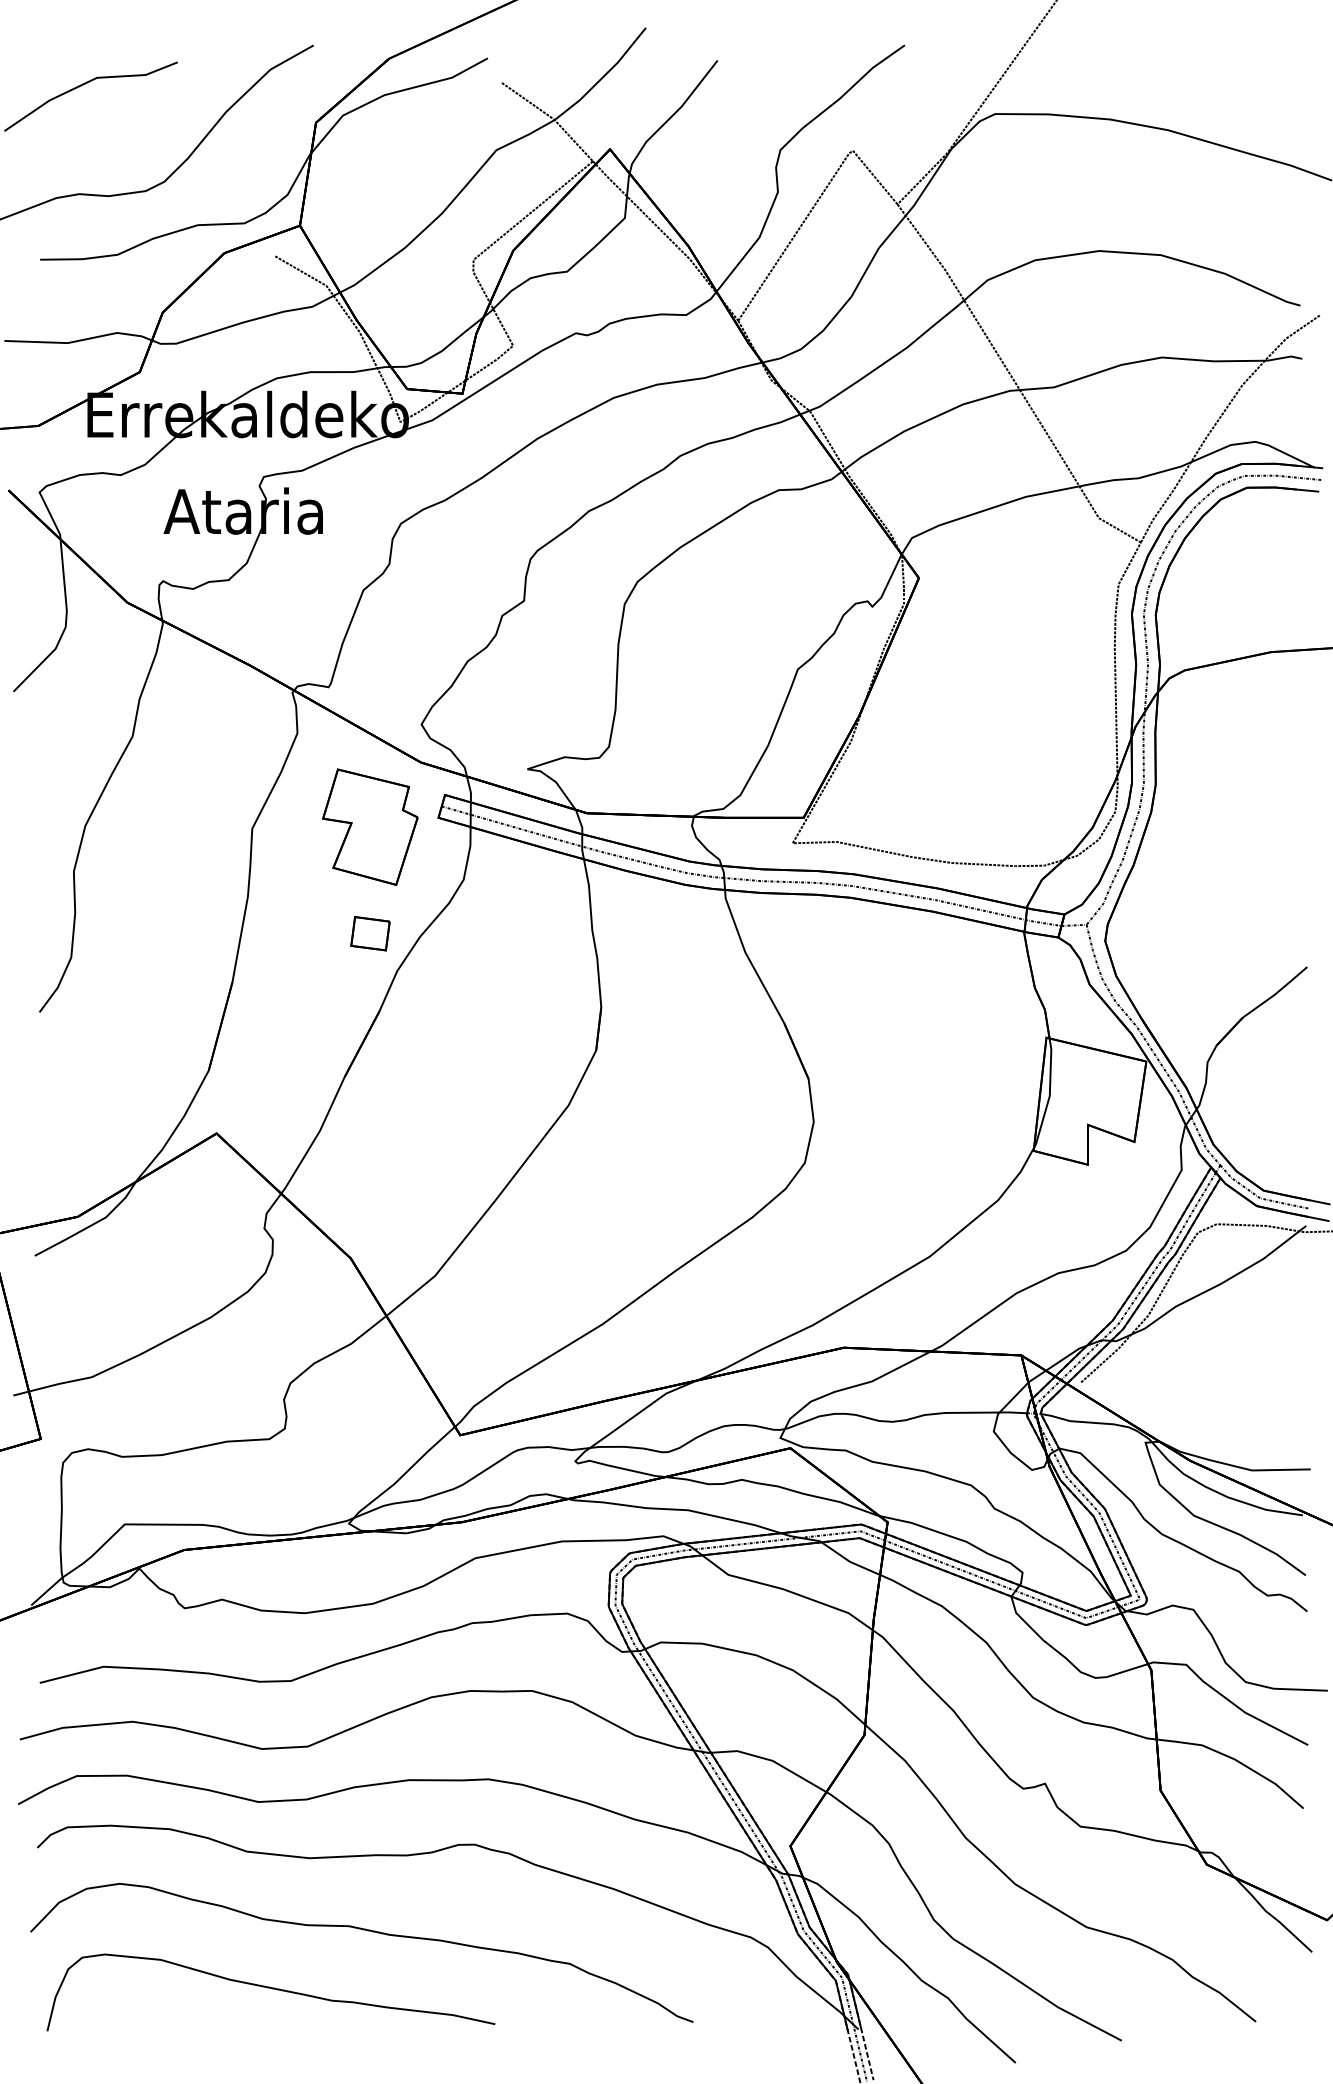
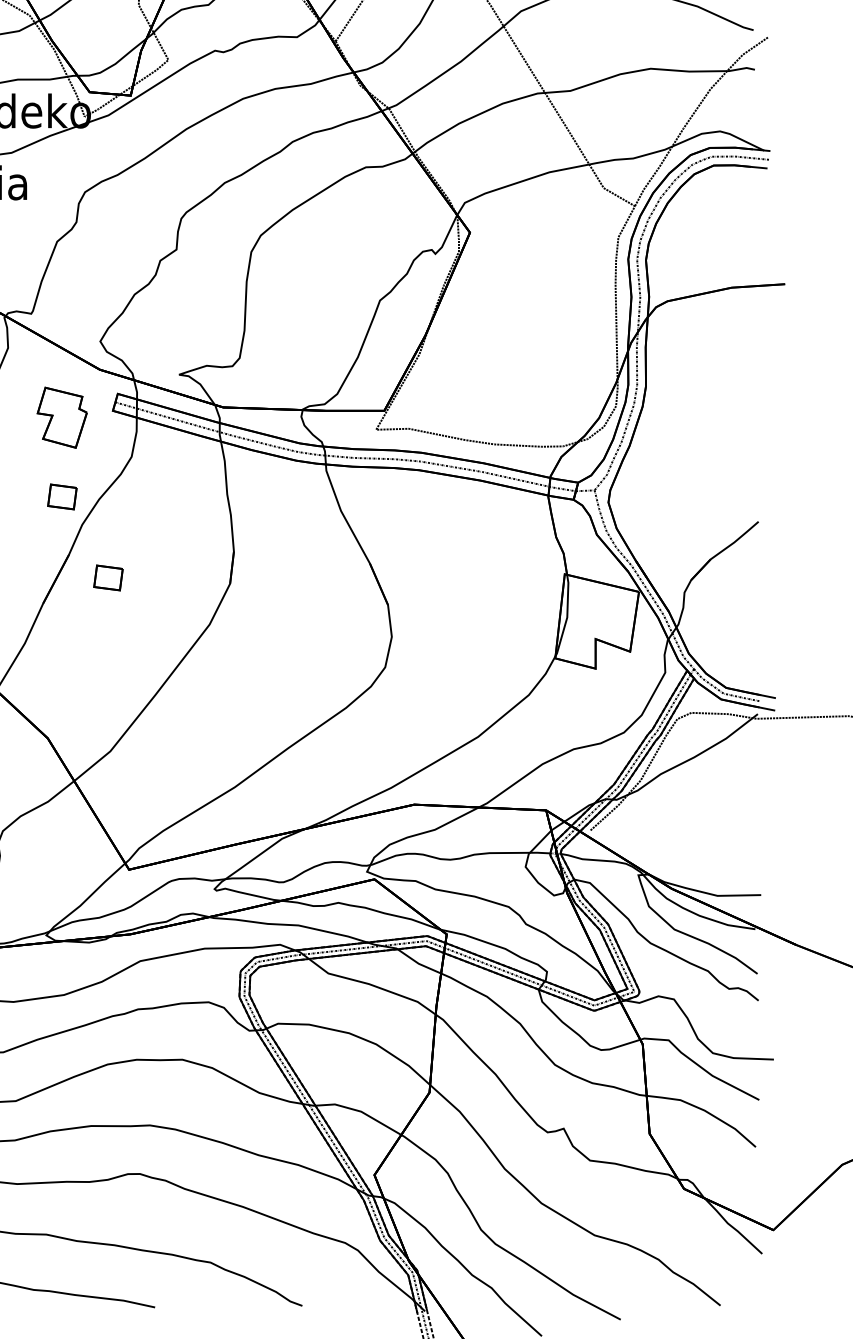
part: (370, 826) -> (62, 417), size x0.7
part: (432, 1042) -> (108, 577), added

